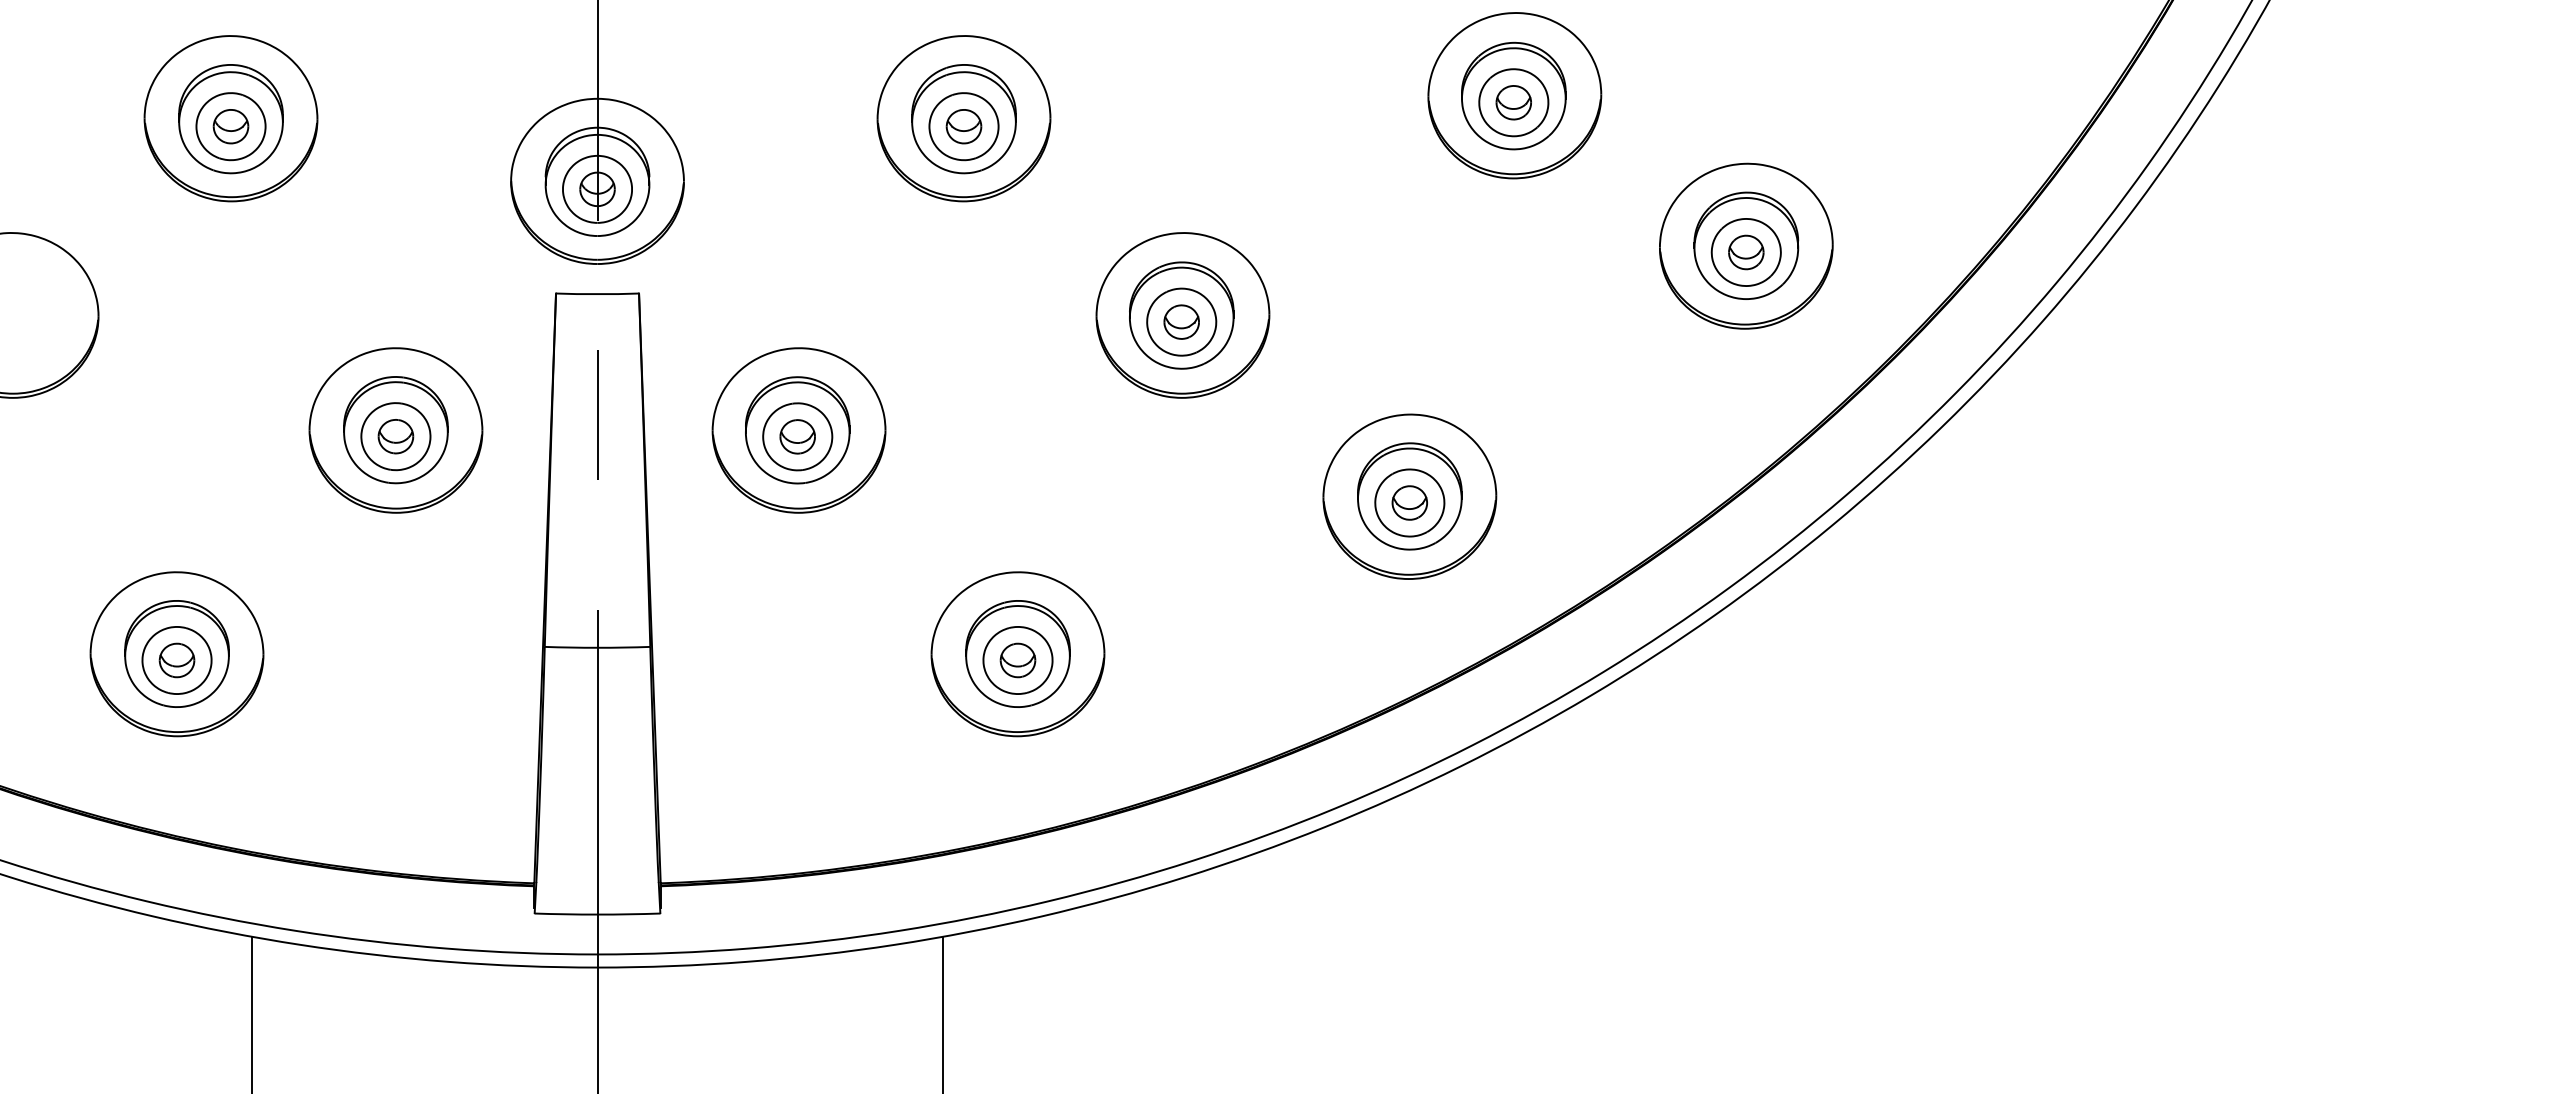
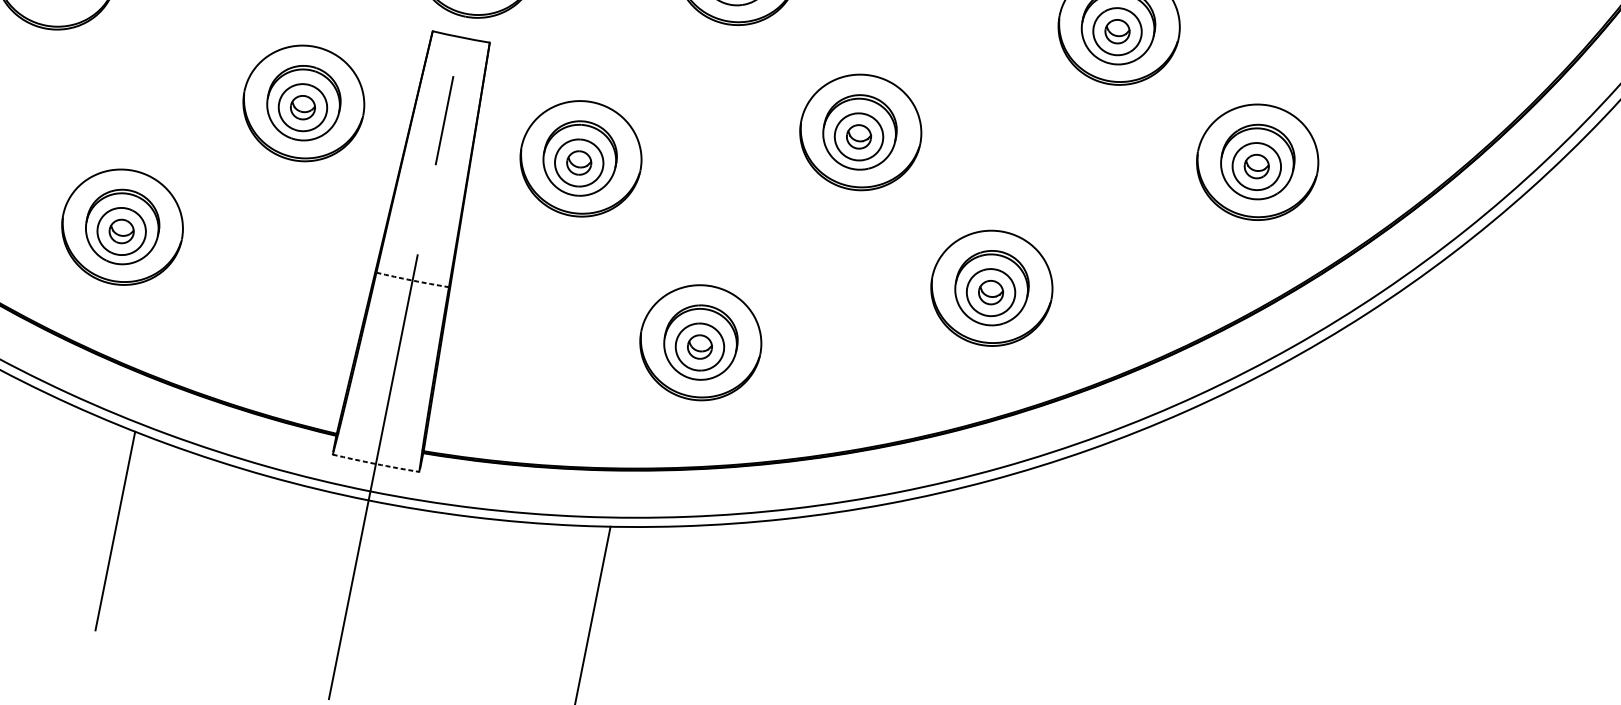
arc: (597, 647) -> (412, 280), solid -> dashed
arc: (597, 914) -> (375, 463), solid -> dashed

